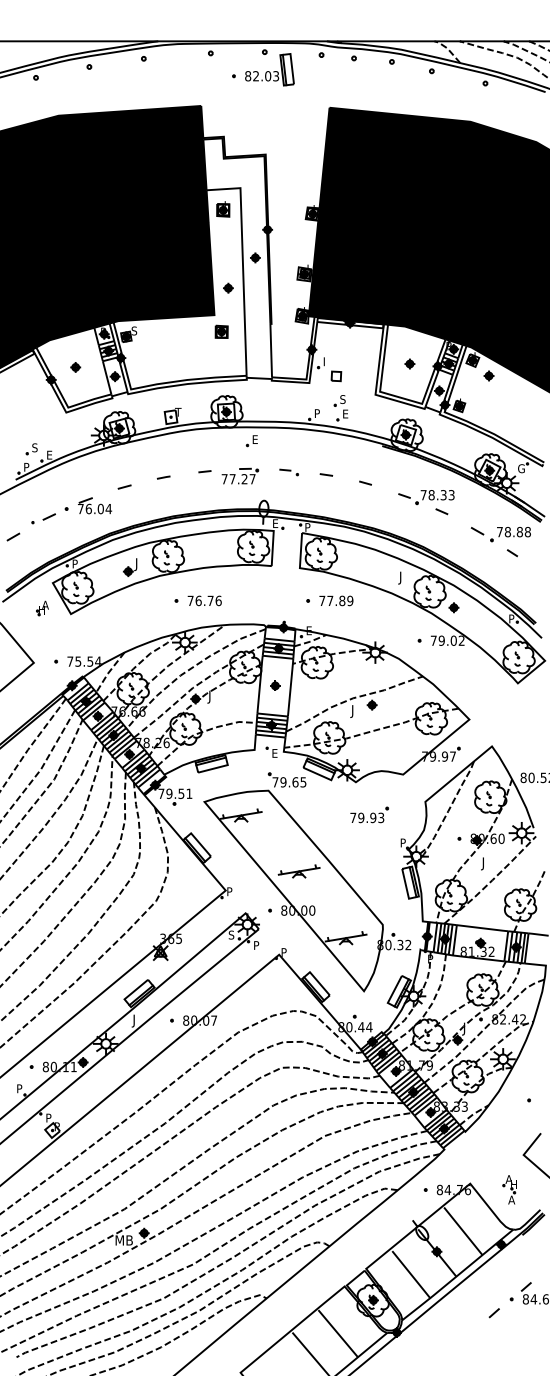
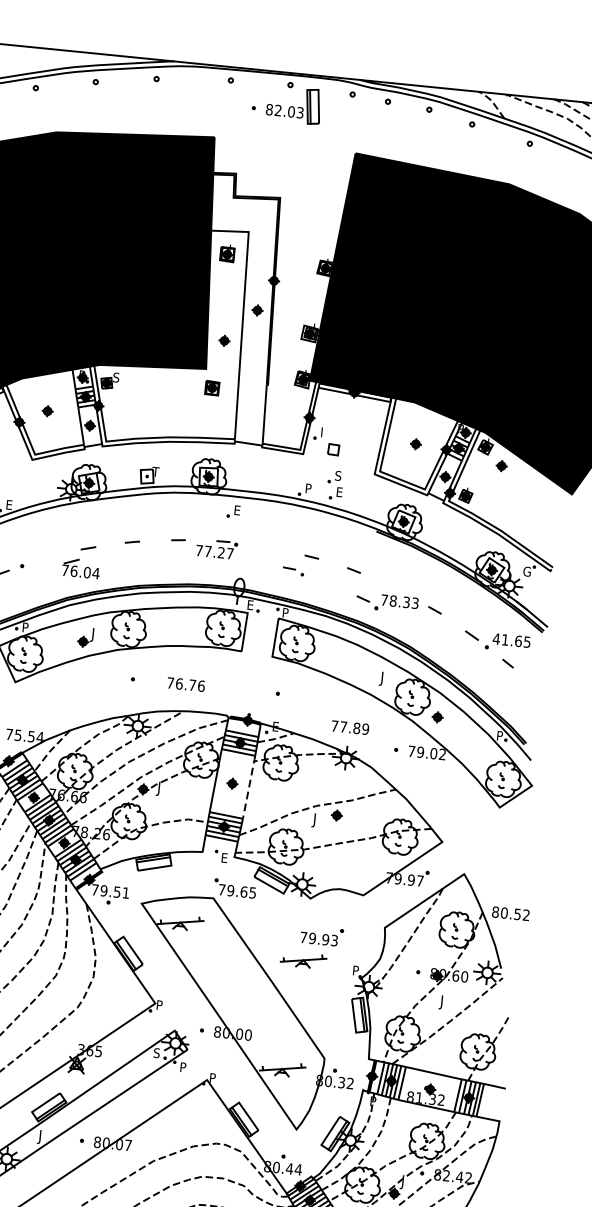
part: (288, 472) -> (292, 571), moved
part: (426, 497) -> (387, 603), moved
part: (95, 505) -> (81, 568), moved
text: (513, 532) -> (511, 641), 78.88 -> 41.65
text: (204, 600) -> (185, 684), moved
text: (336, 600) -> (350, 727), moved
line: (290, 687) -> (248, 787), solid -> dashed
part: (298, 871) -> (302, 960), moved

